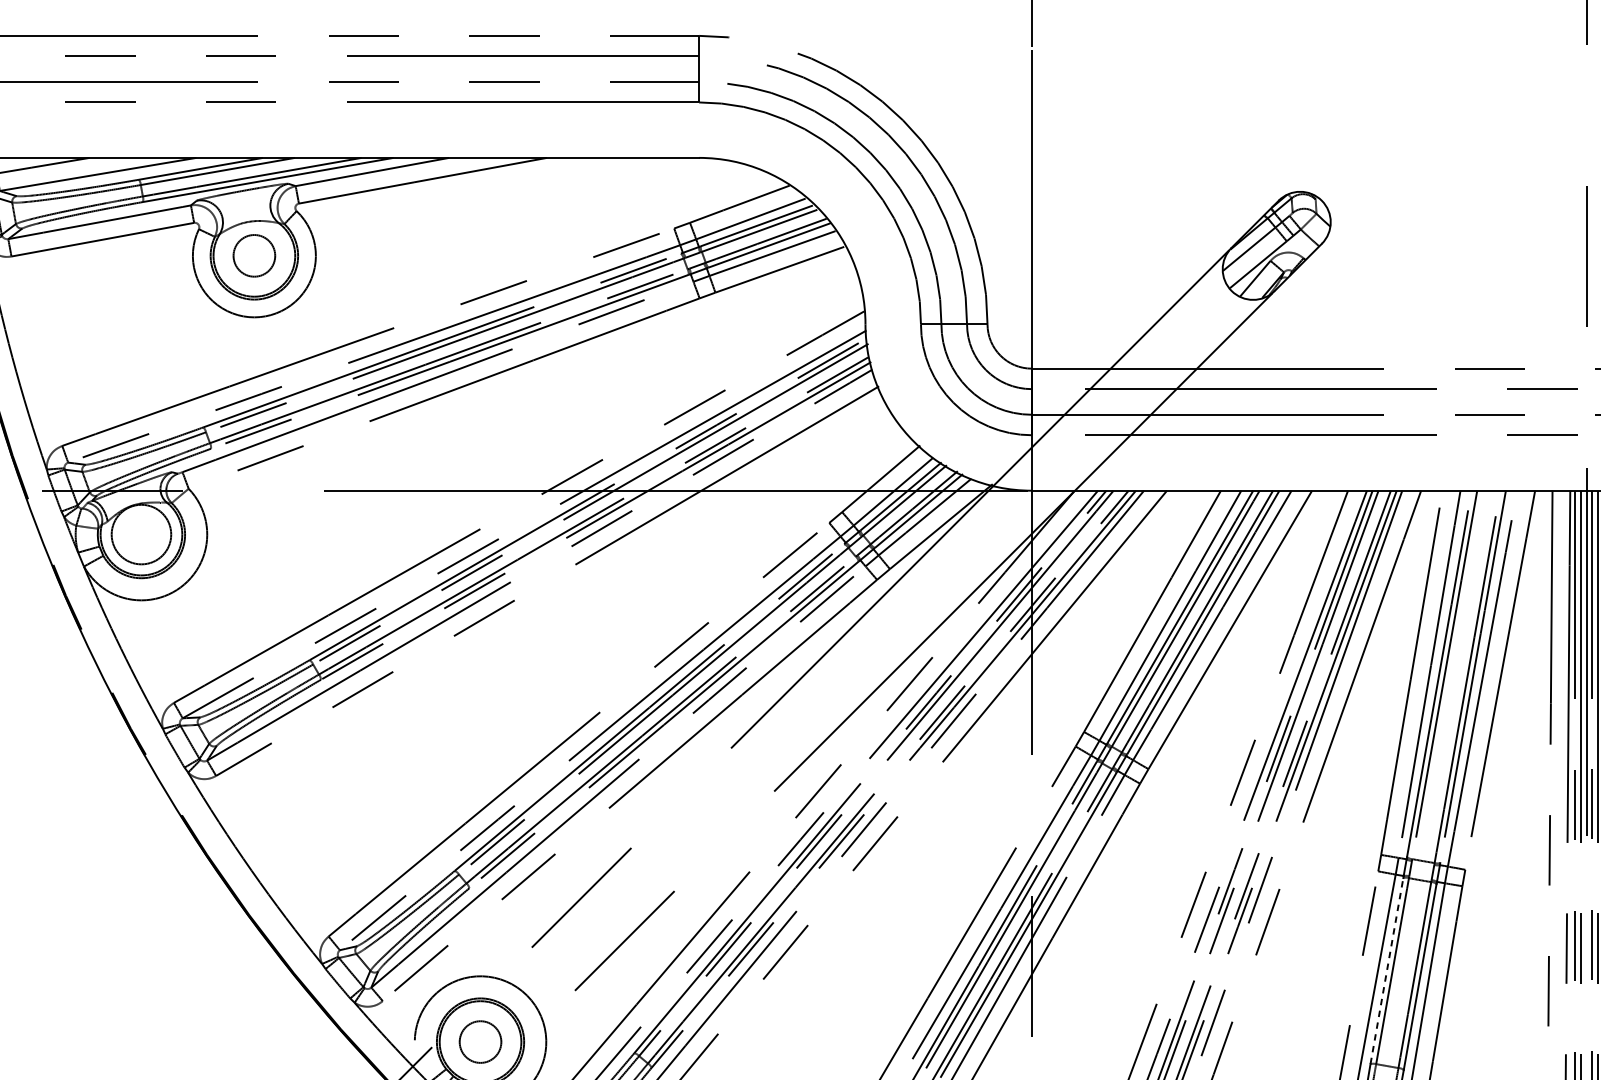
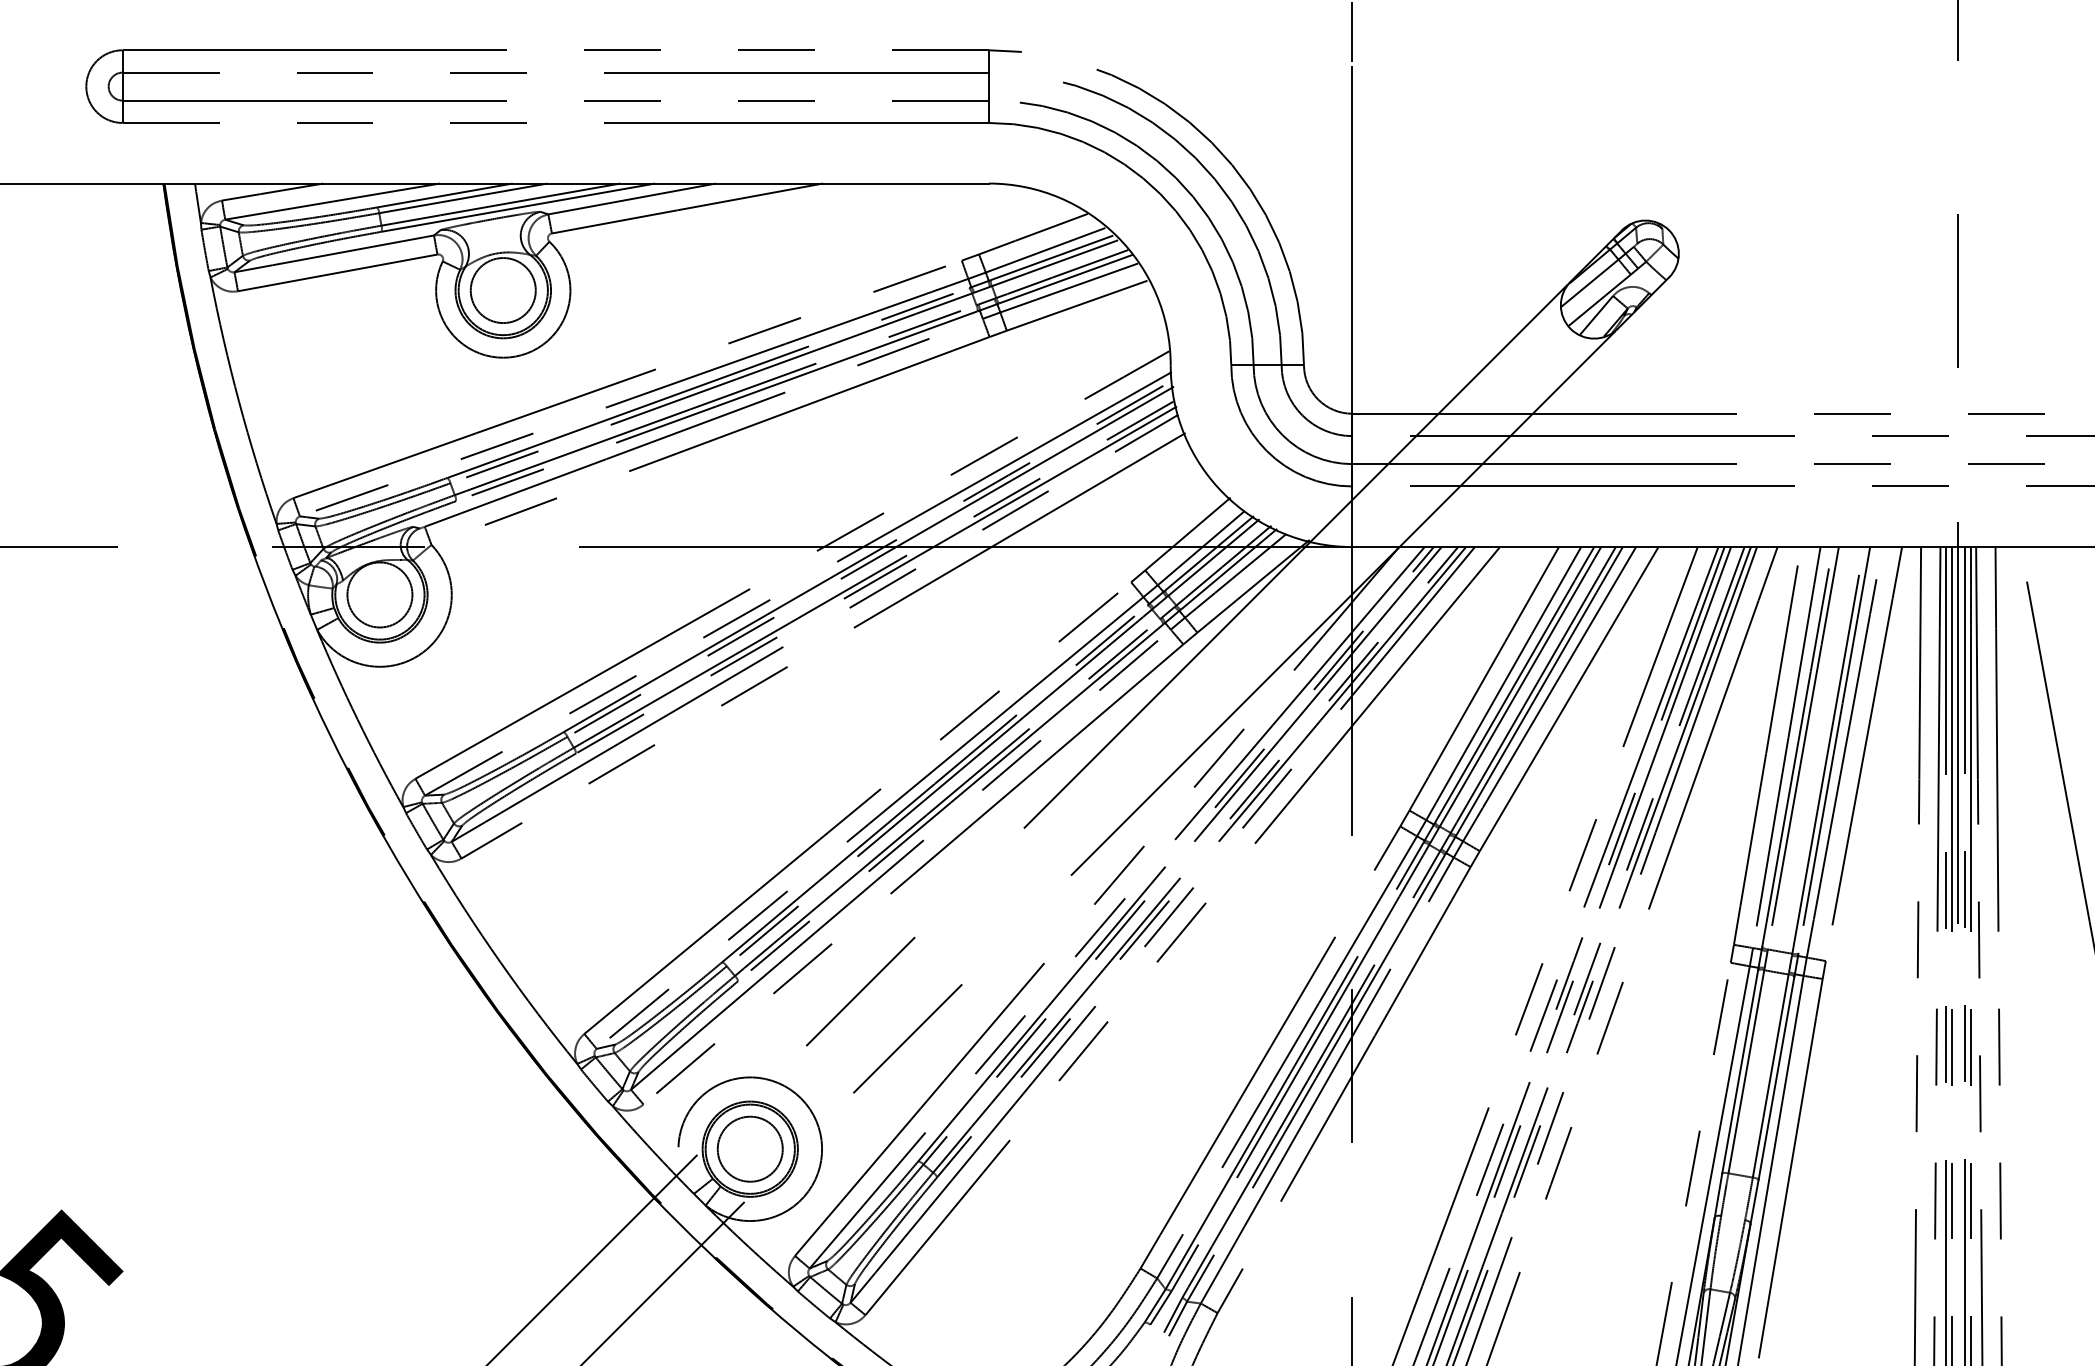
circle: (253, 255) -> (502, 290), size x1.43
line: (1387, 970) -> (1740, 1071), dashed -> solid
circle: (479, 1041) -> (749, 1148), size x1.43

